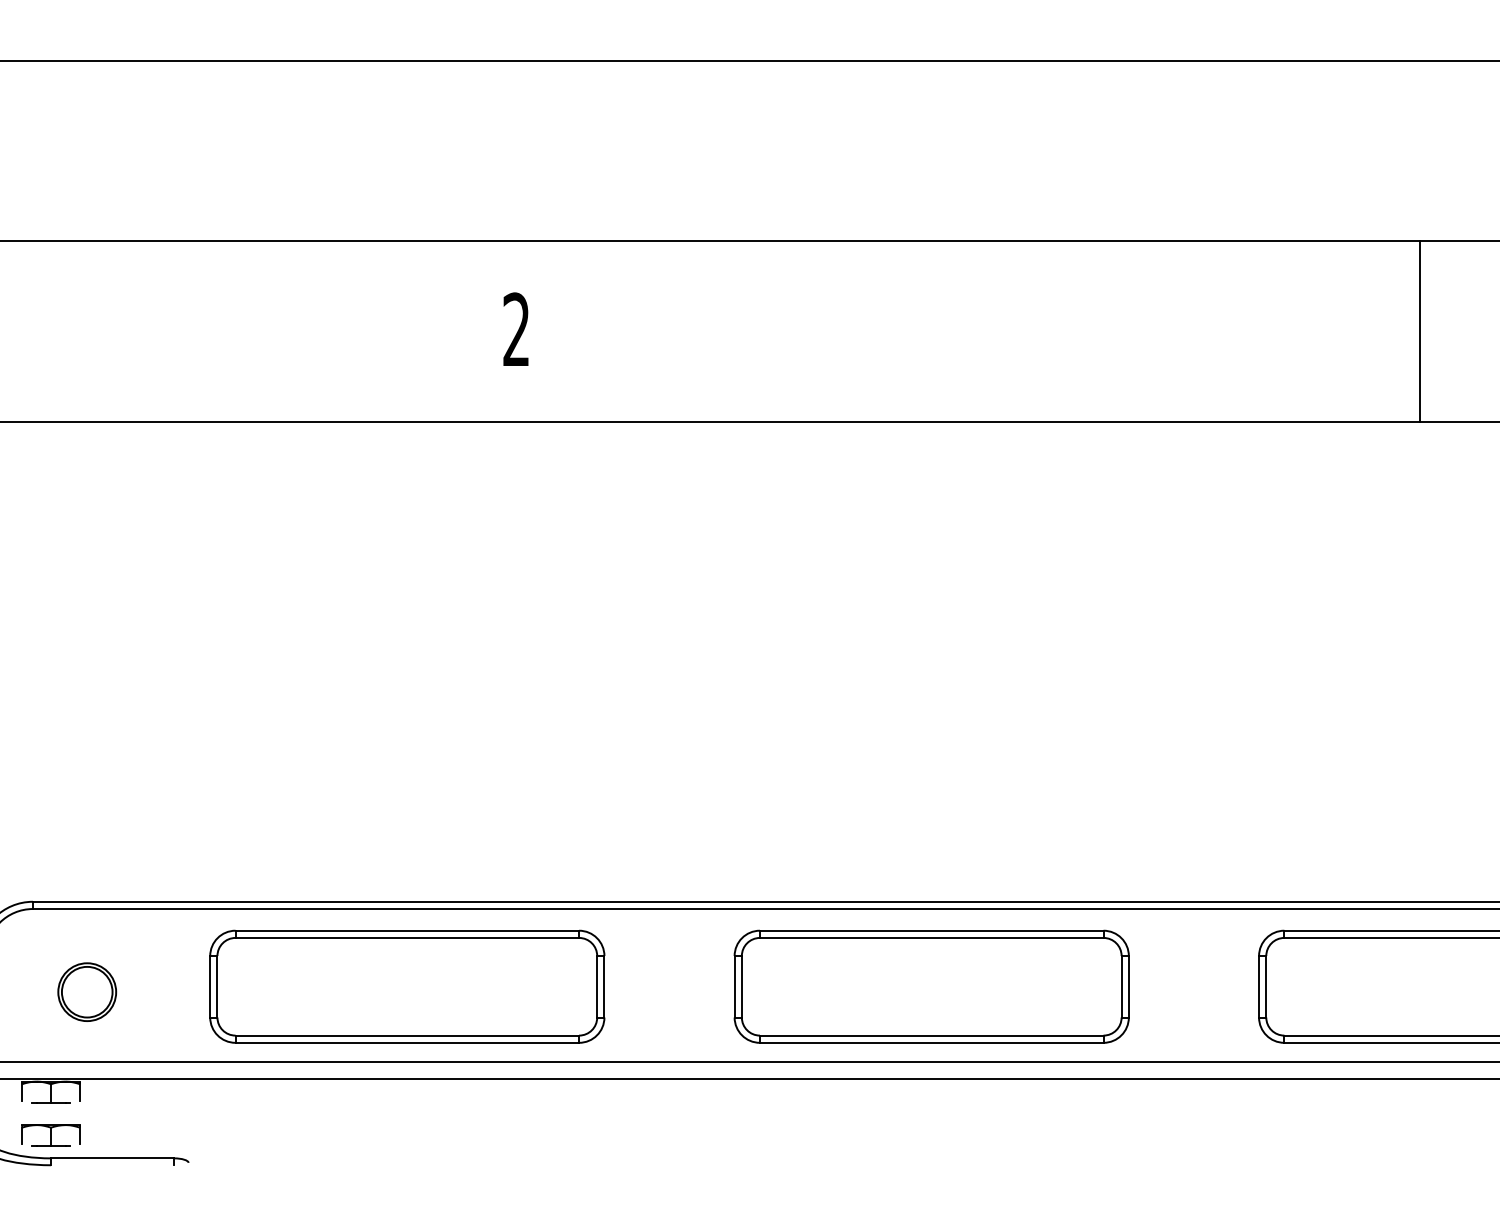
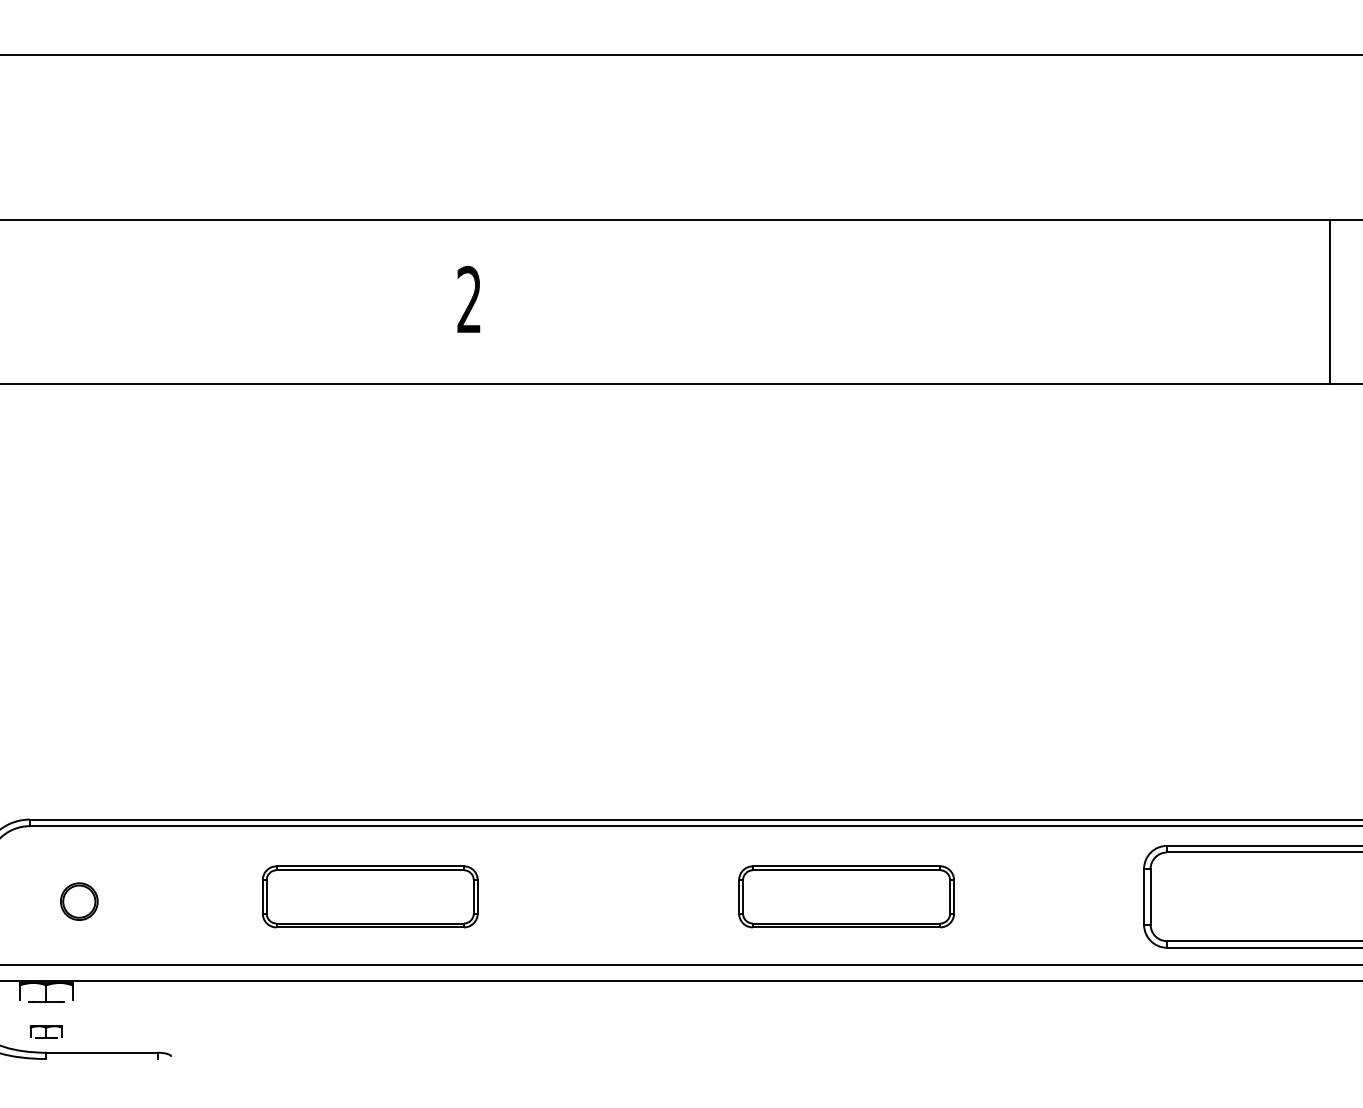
line: (1419, 331) -> (1329, 301), moved
part: (407, 986) -> (370, 896), size x0.6
part: (931, 986) -> (846, 896), size x0.6
part: (87, 991) -> (79, 901), size x0.7
part: (51, 1134) -> (46, 1031), size x0.6

